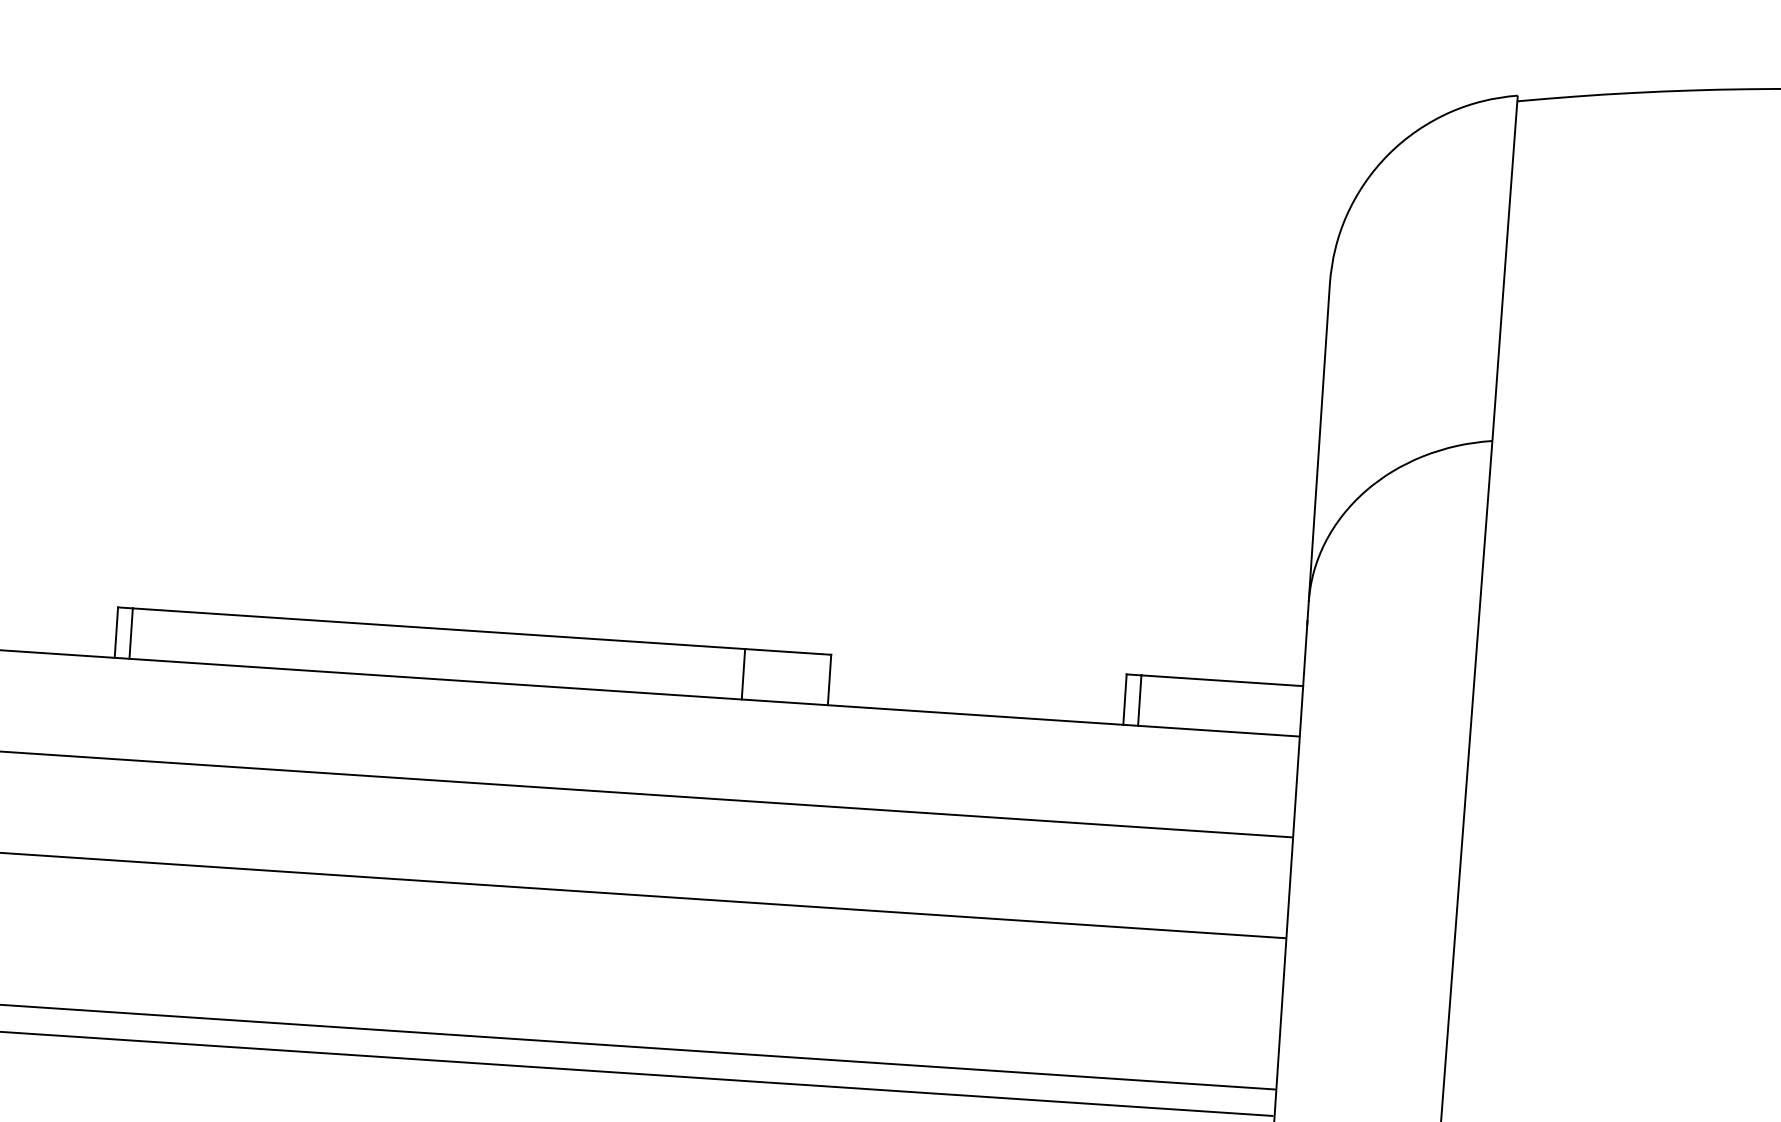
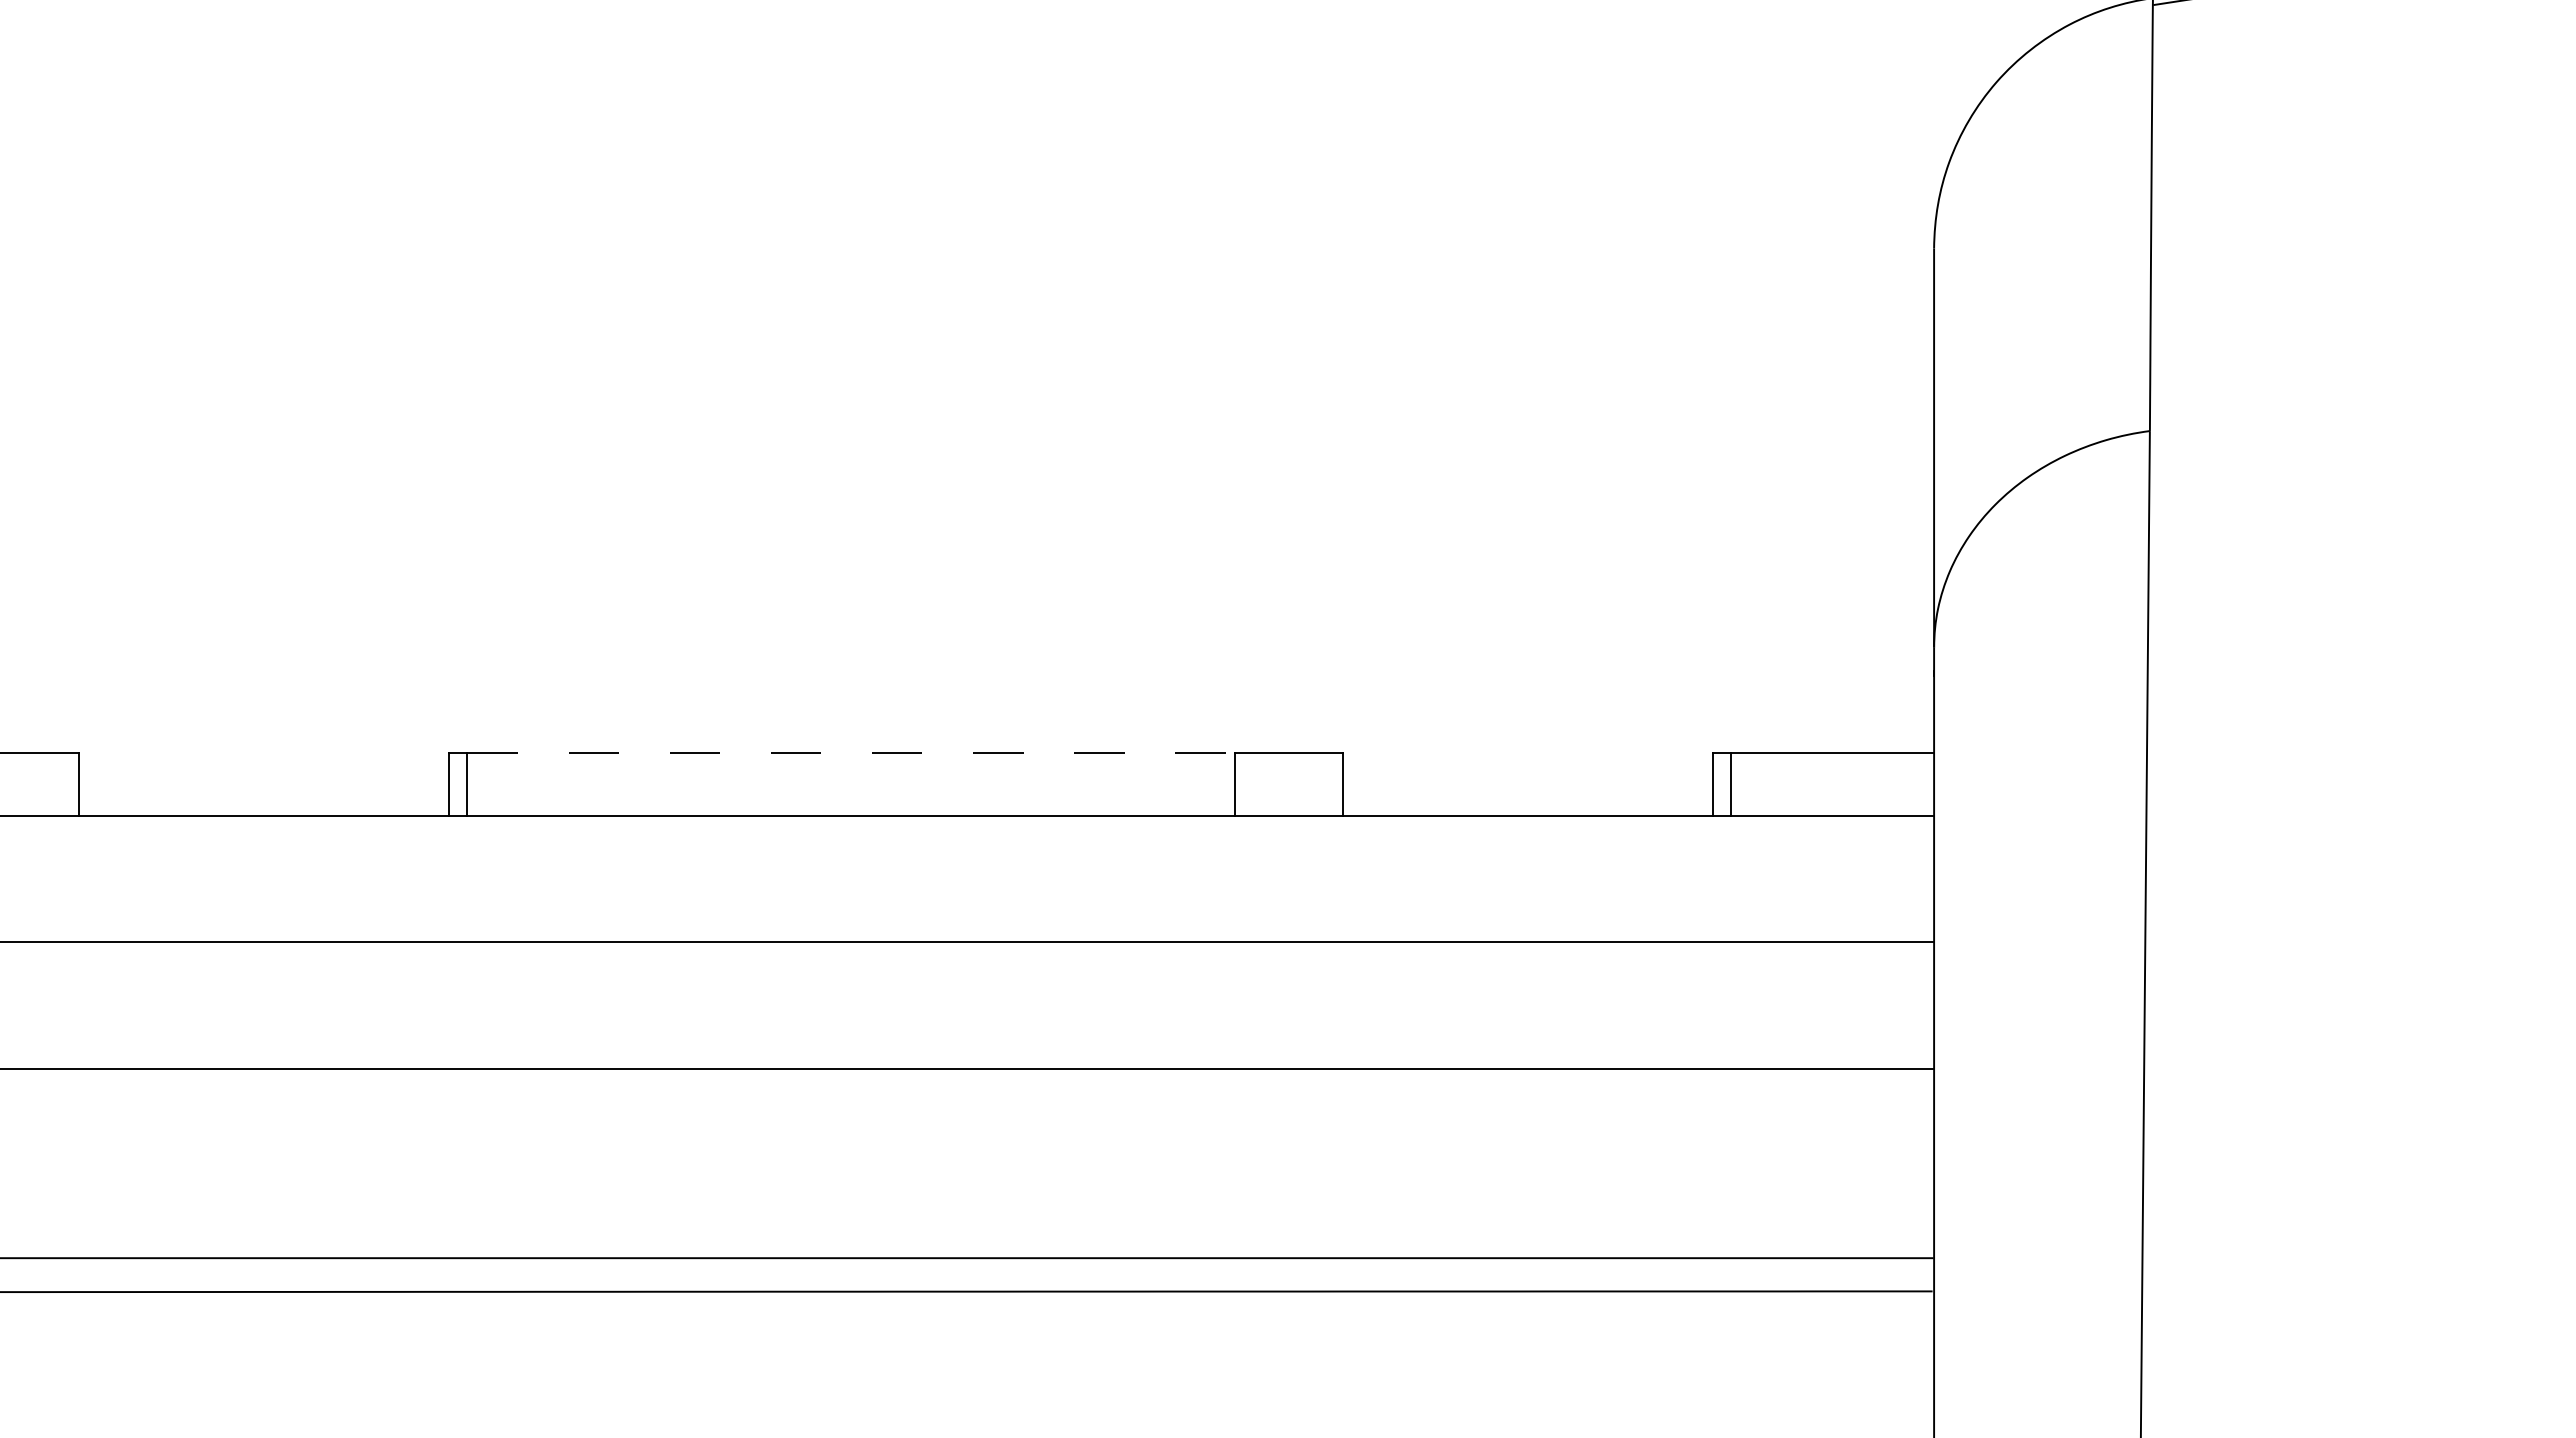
line: (439, 628) -> (851, 752), solid -> dashed

